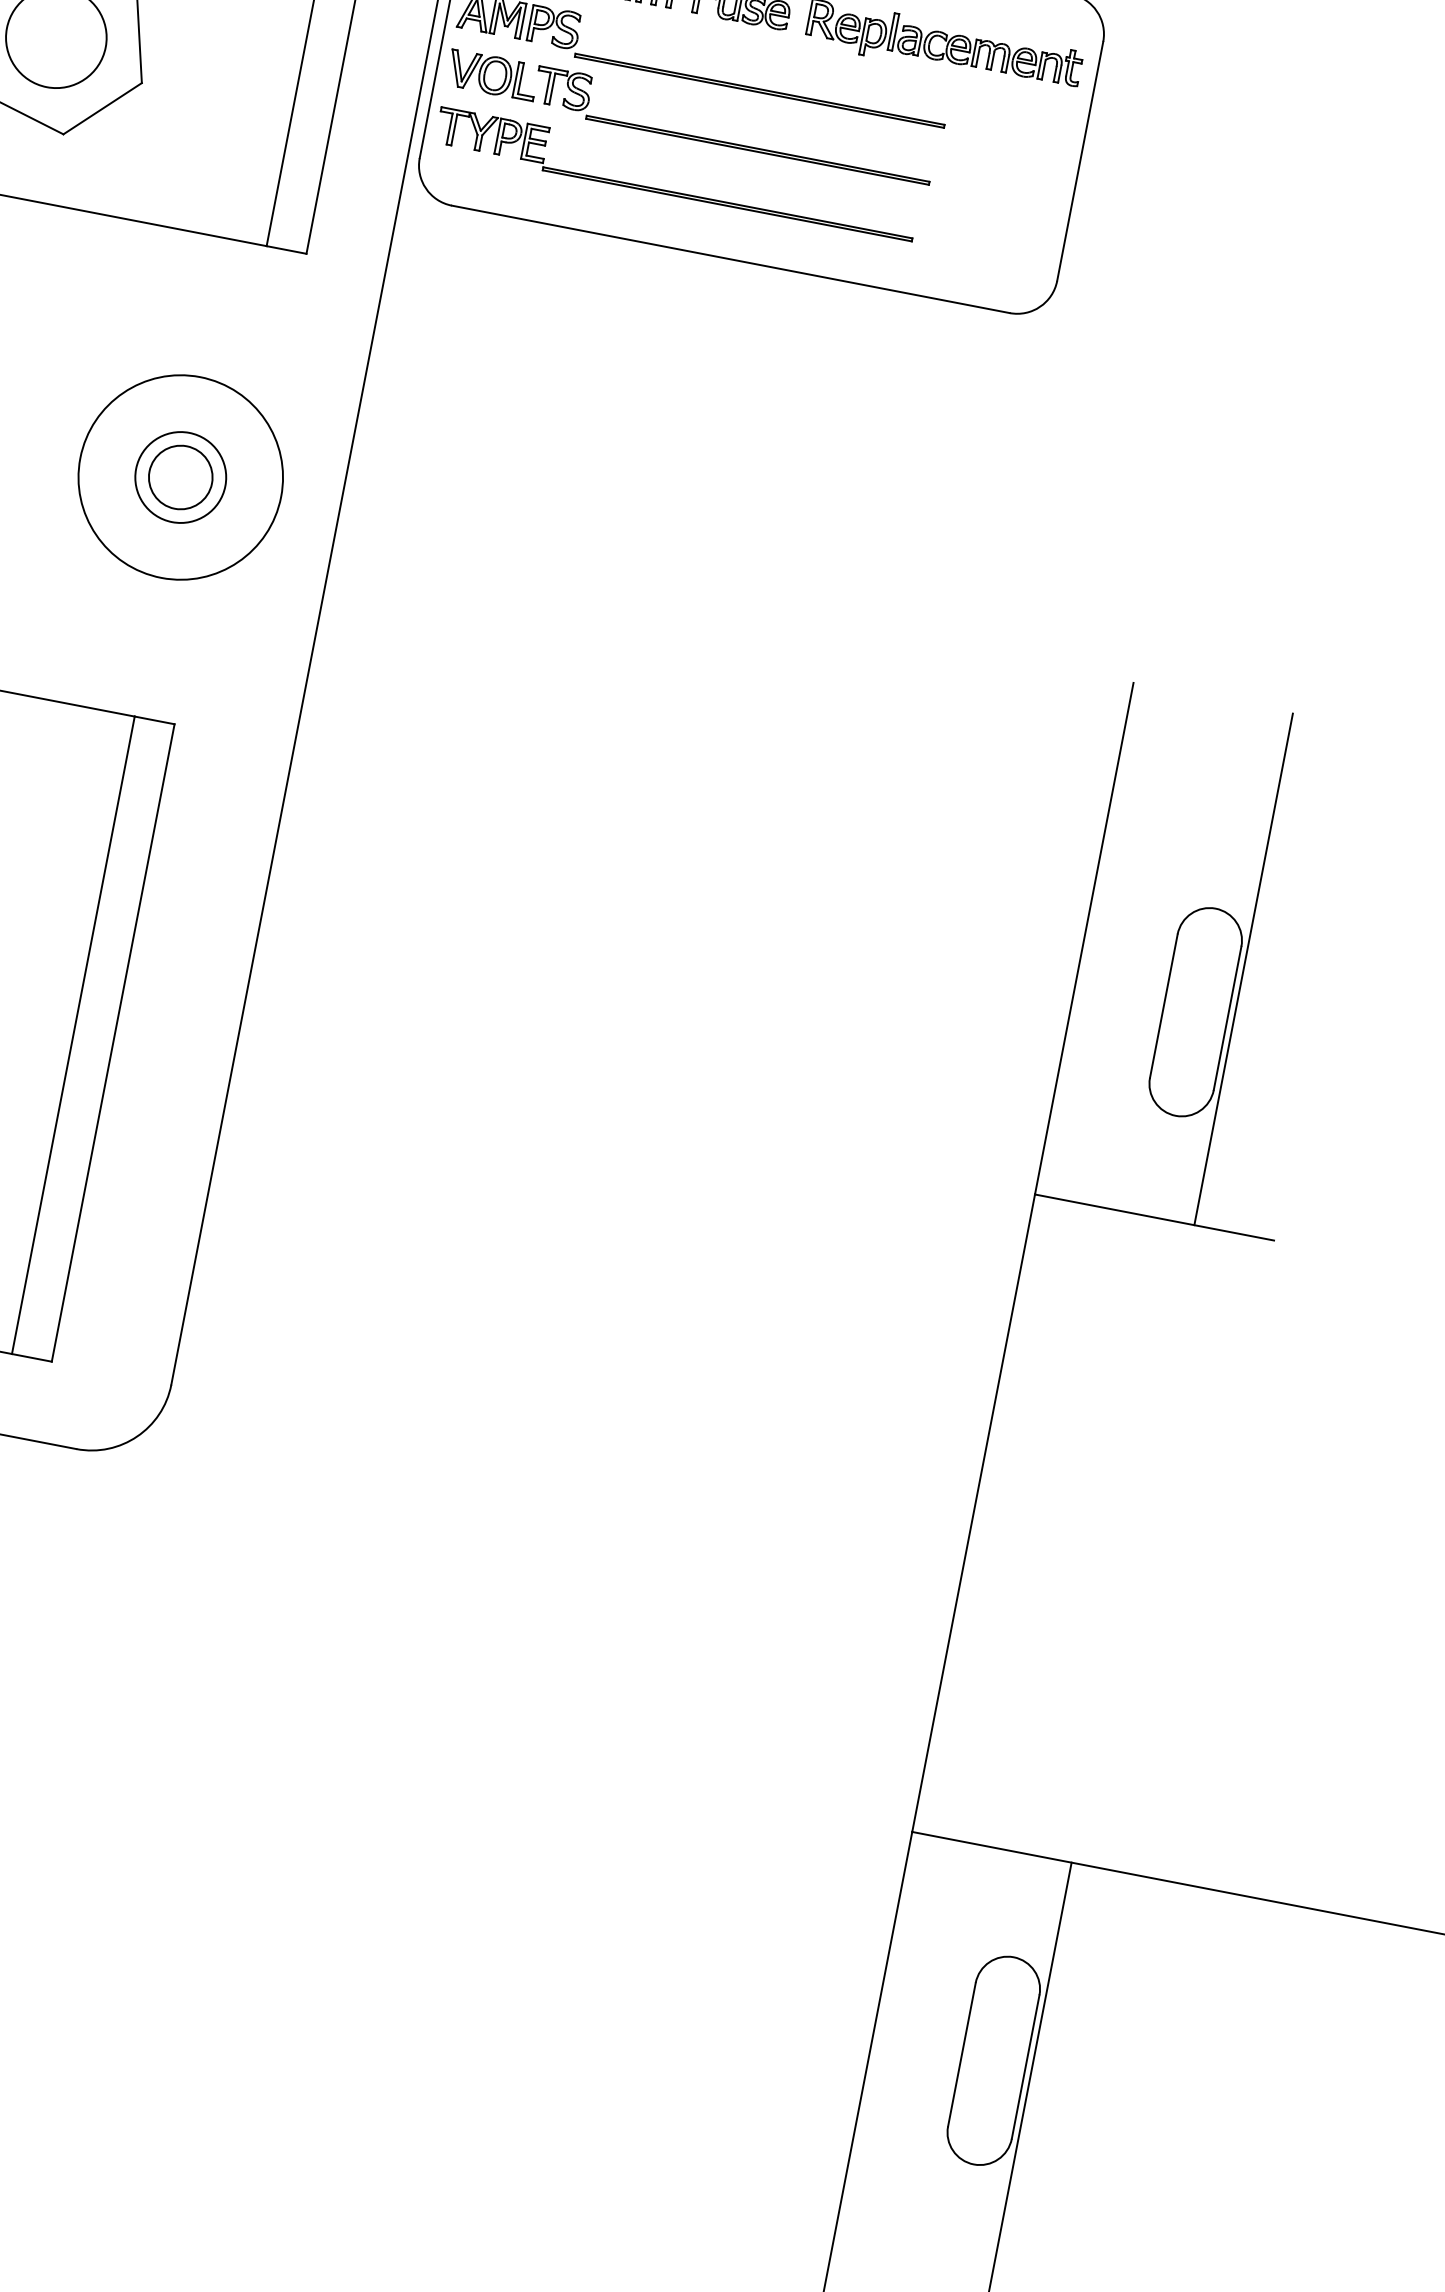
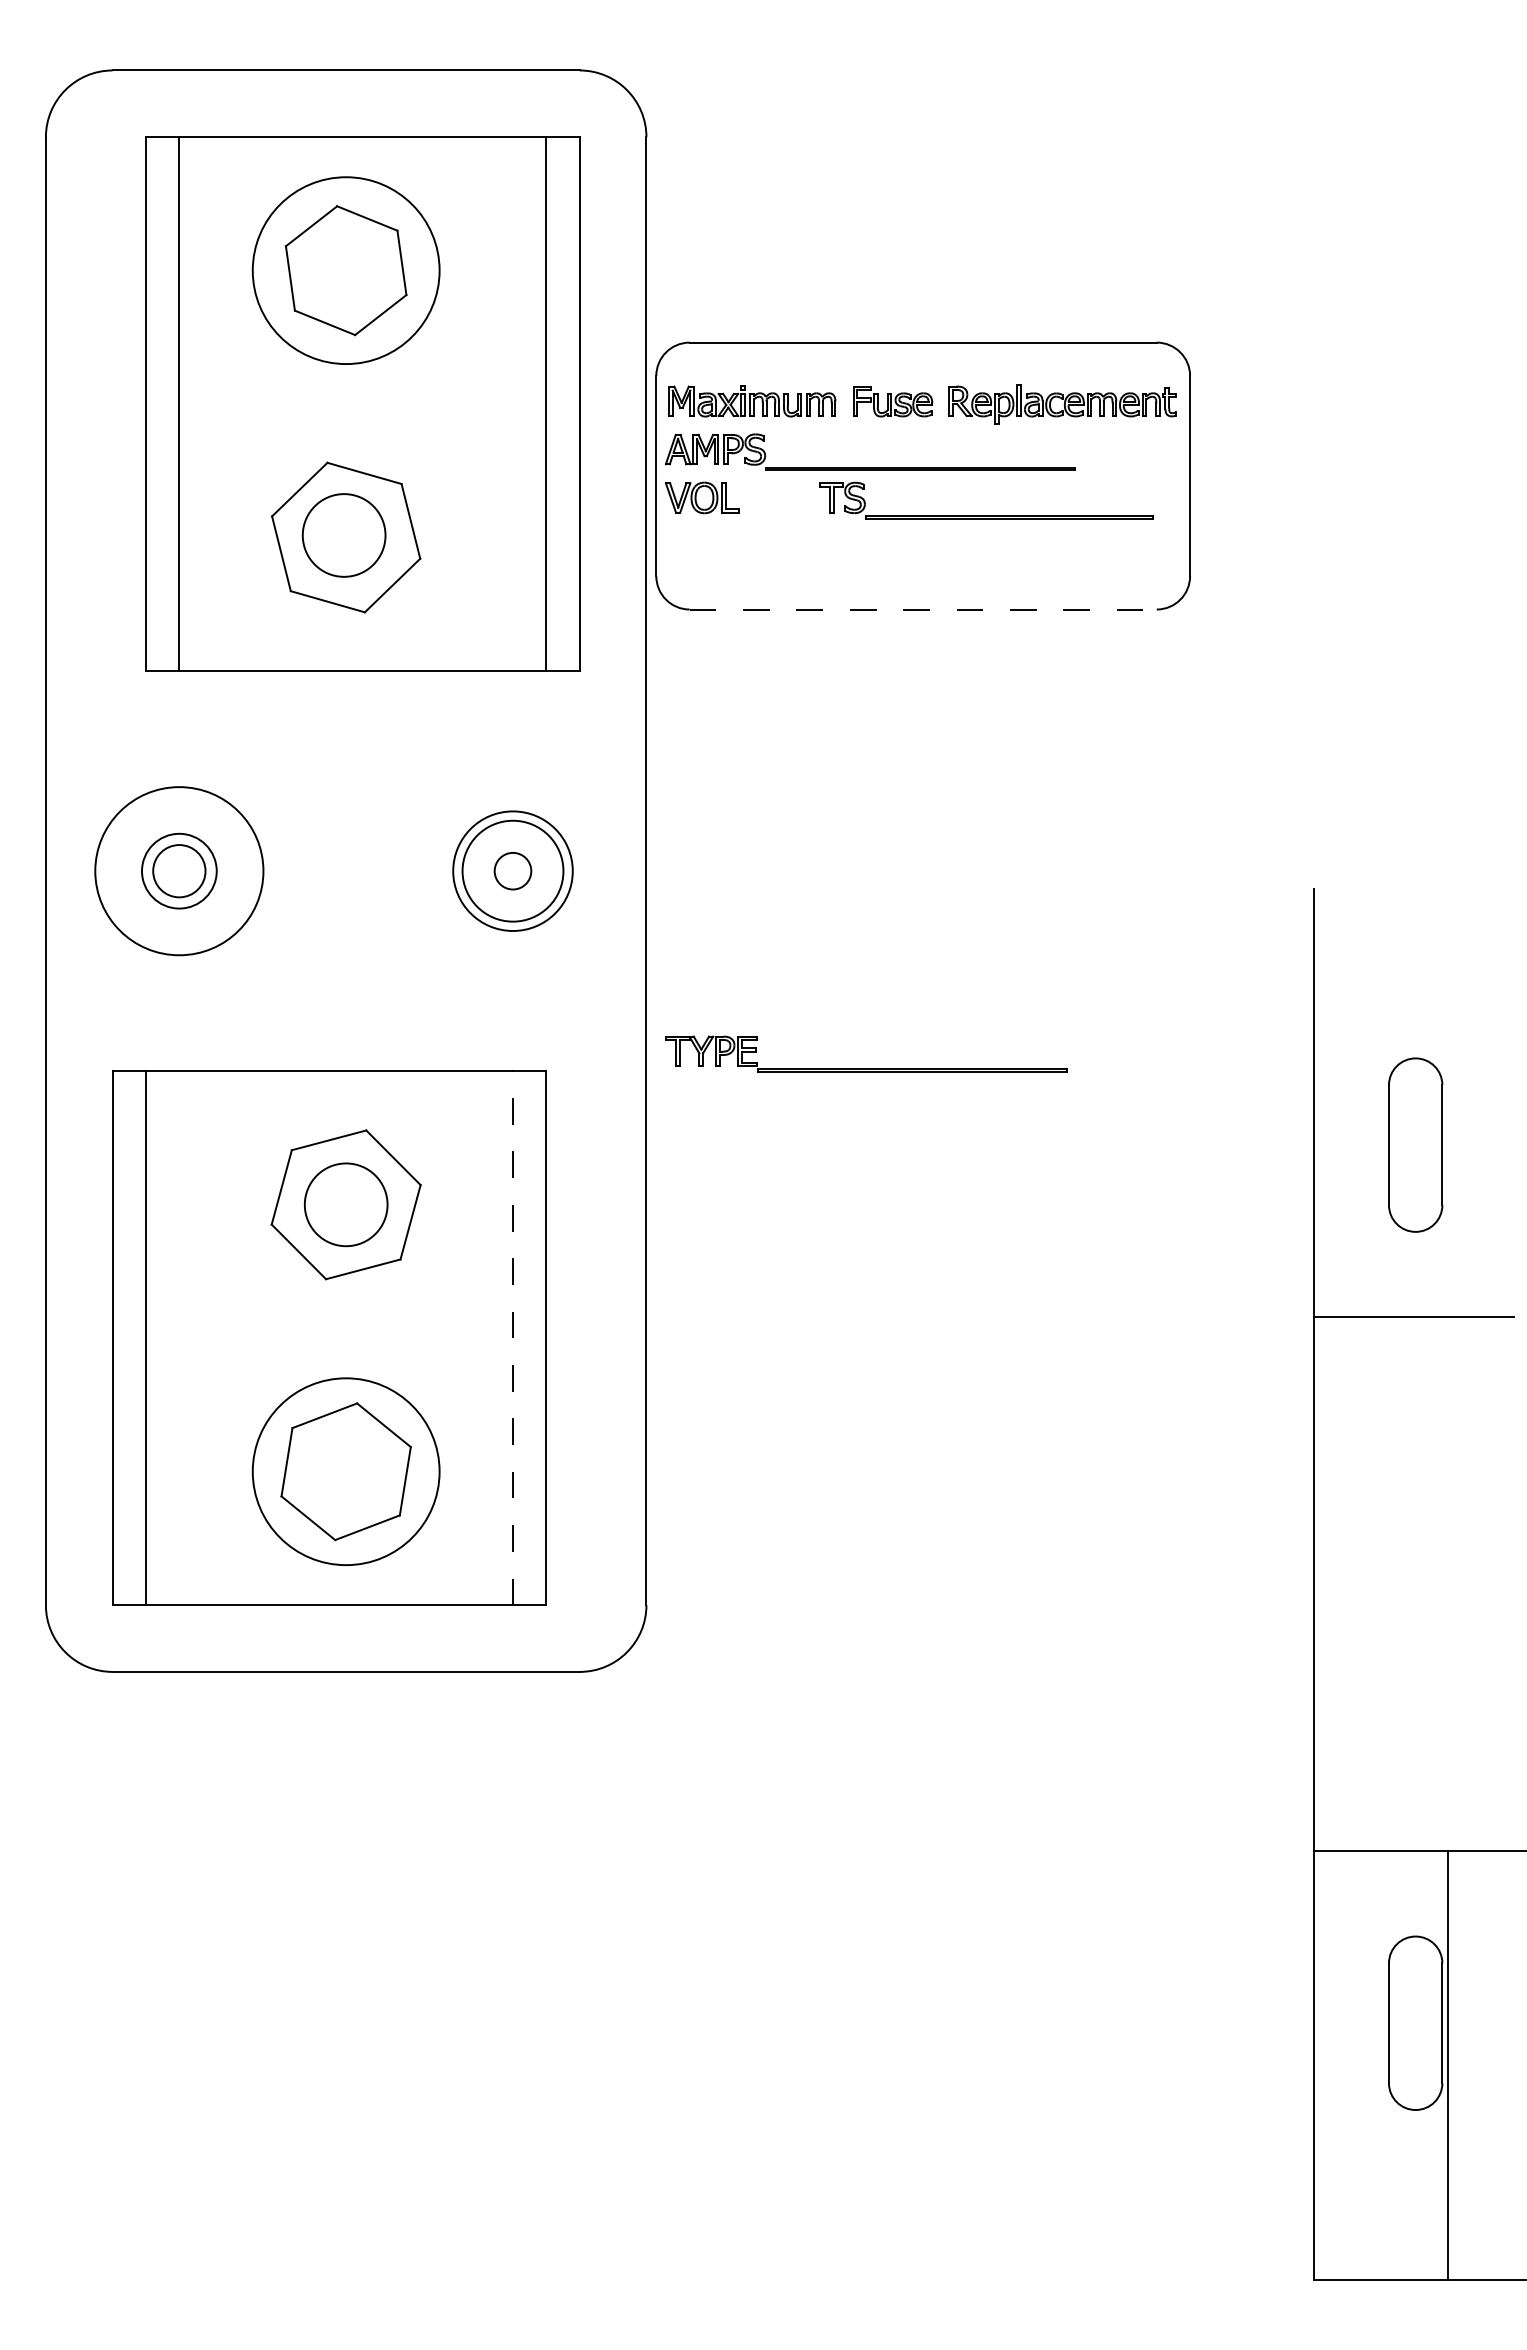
part: (731, 143) -> (986, 515), moved
part: (673, 191) -> (866, 1068), moved
line: (731, 259) -> (923, 609), solid -> dashed
circle: (180, 476) -> (512, 870), size x1.6
circle: (180, 477) -> (512, 871), size x0.6
circle: (180, 477) -> (512, 871), size x0.7
line: (1243, 968) -> (1447, 1102), removed
line: (73, 1035) -> (513, 1338), solid -> dashed

